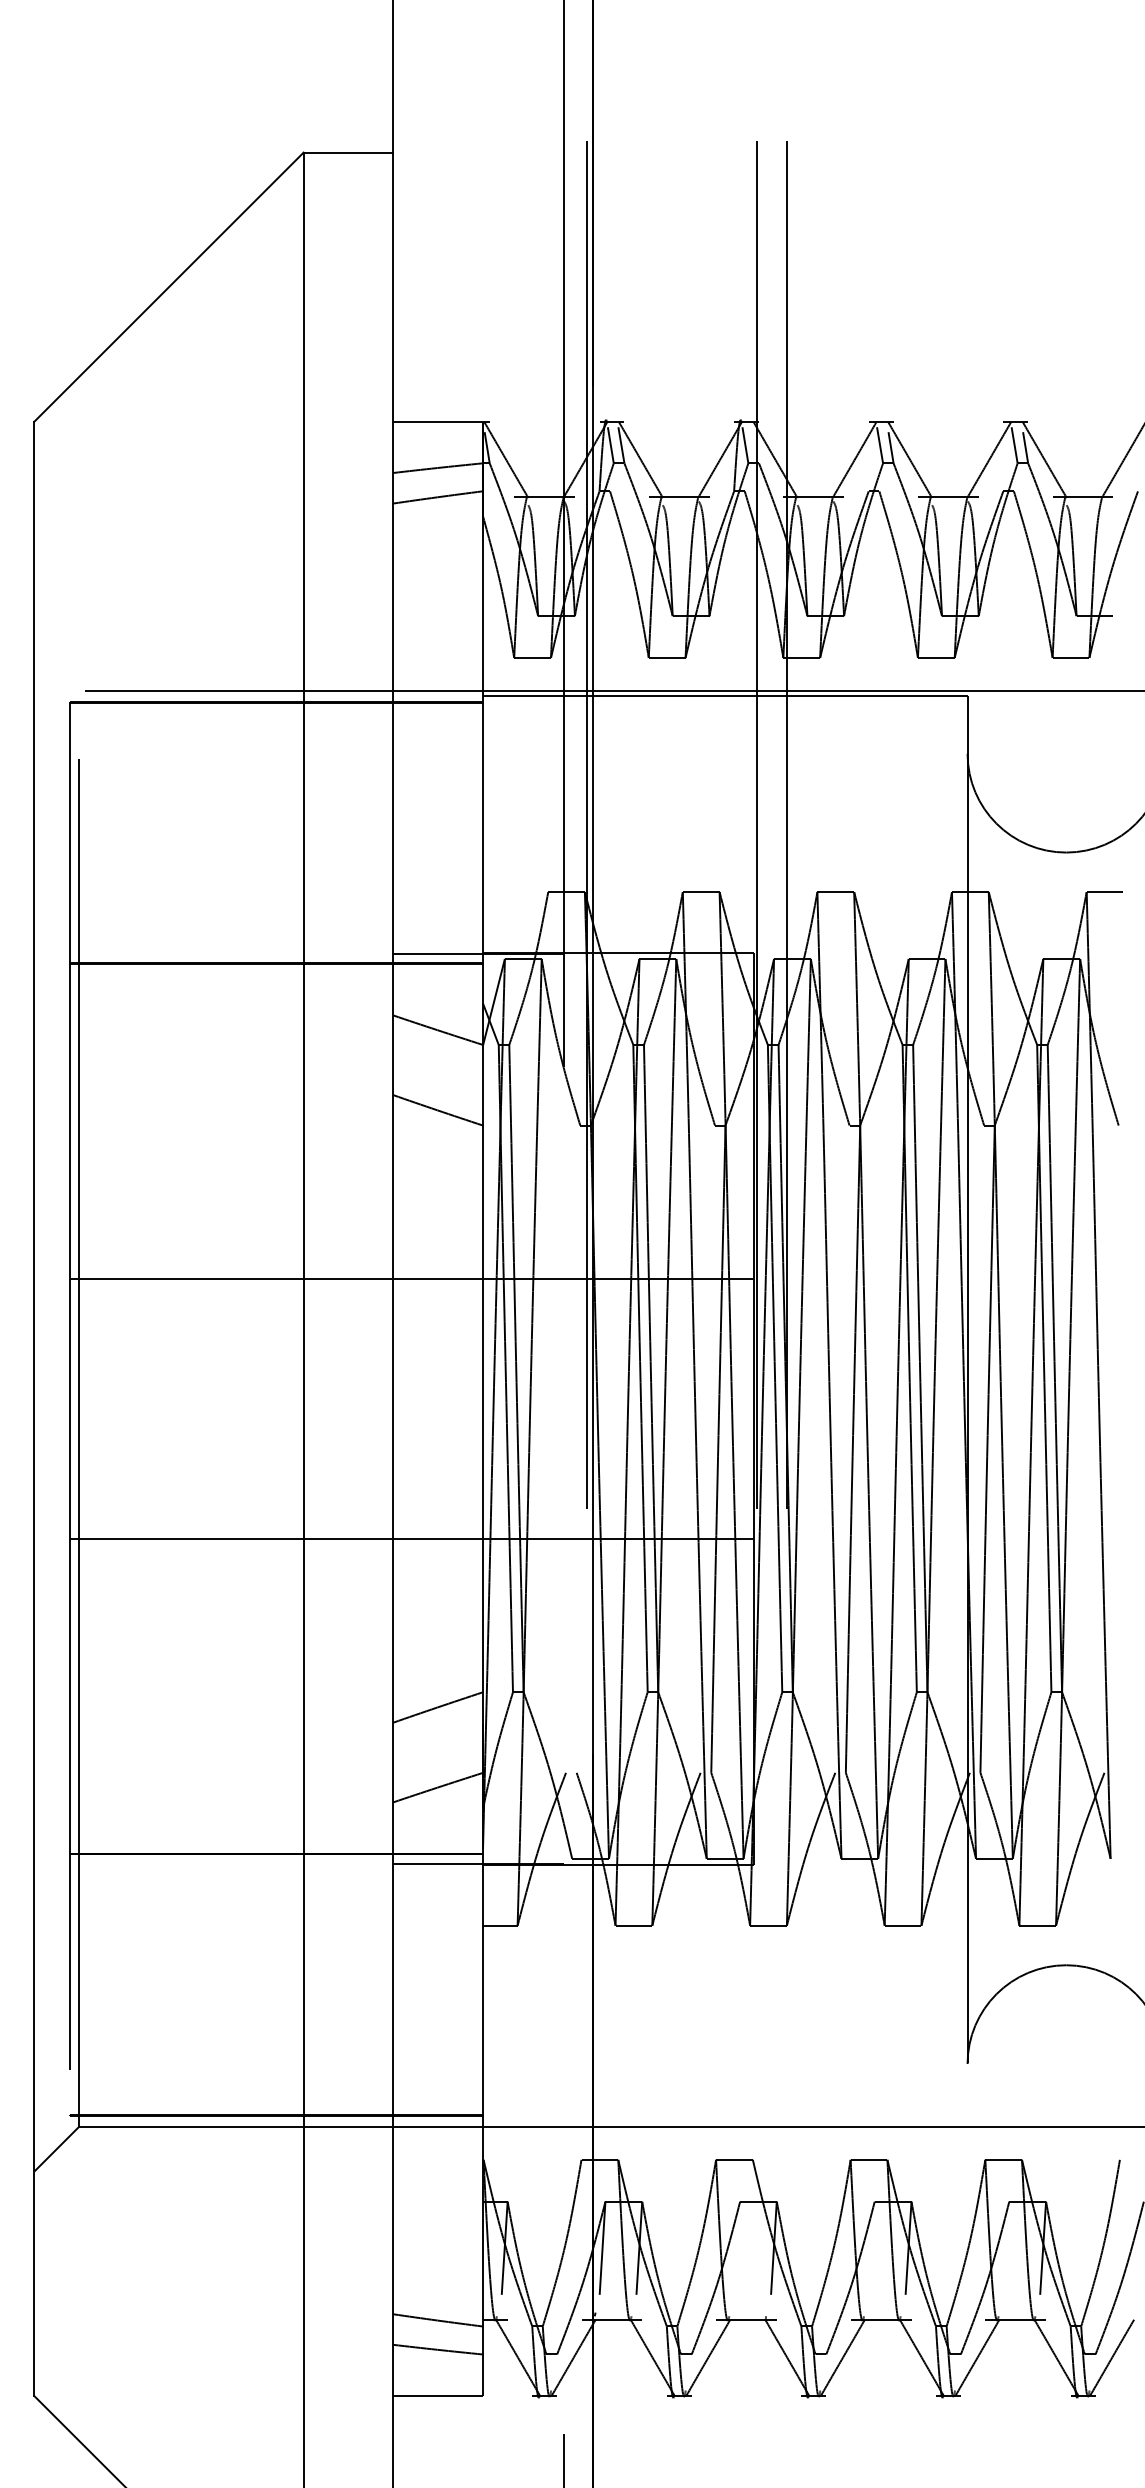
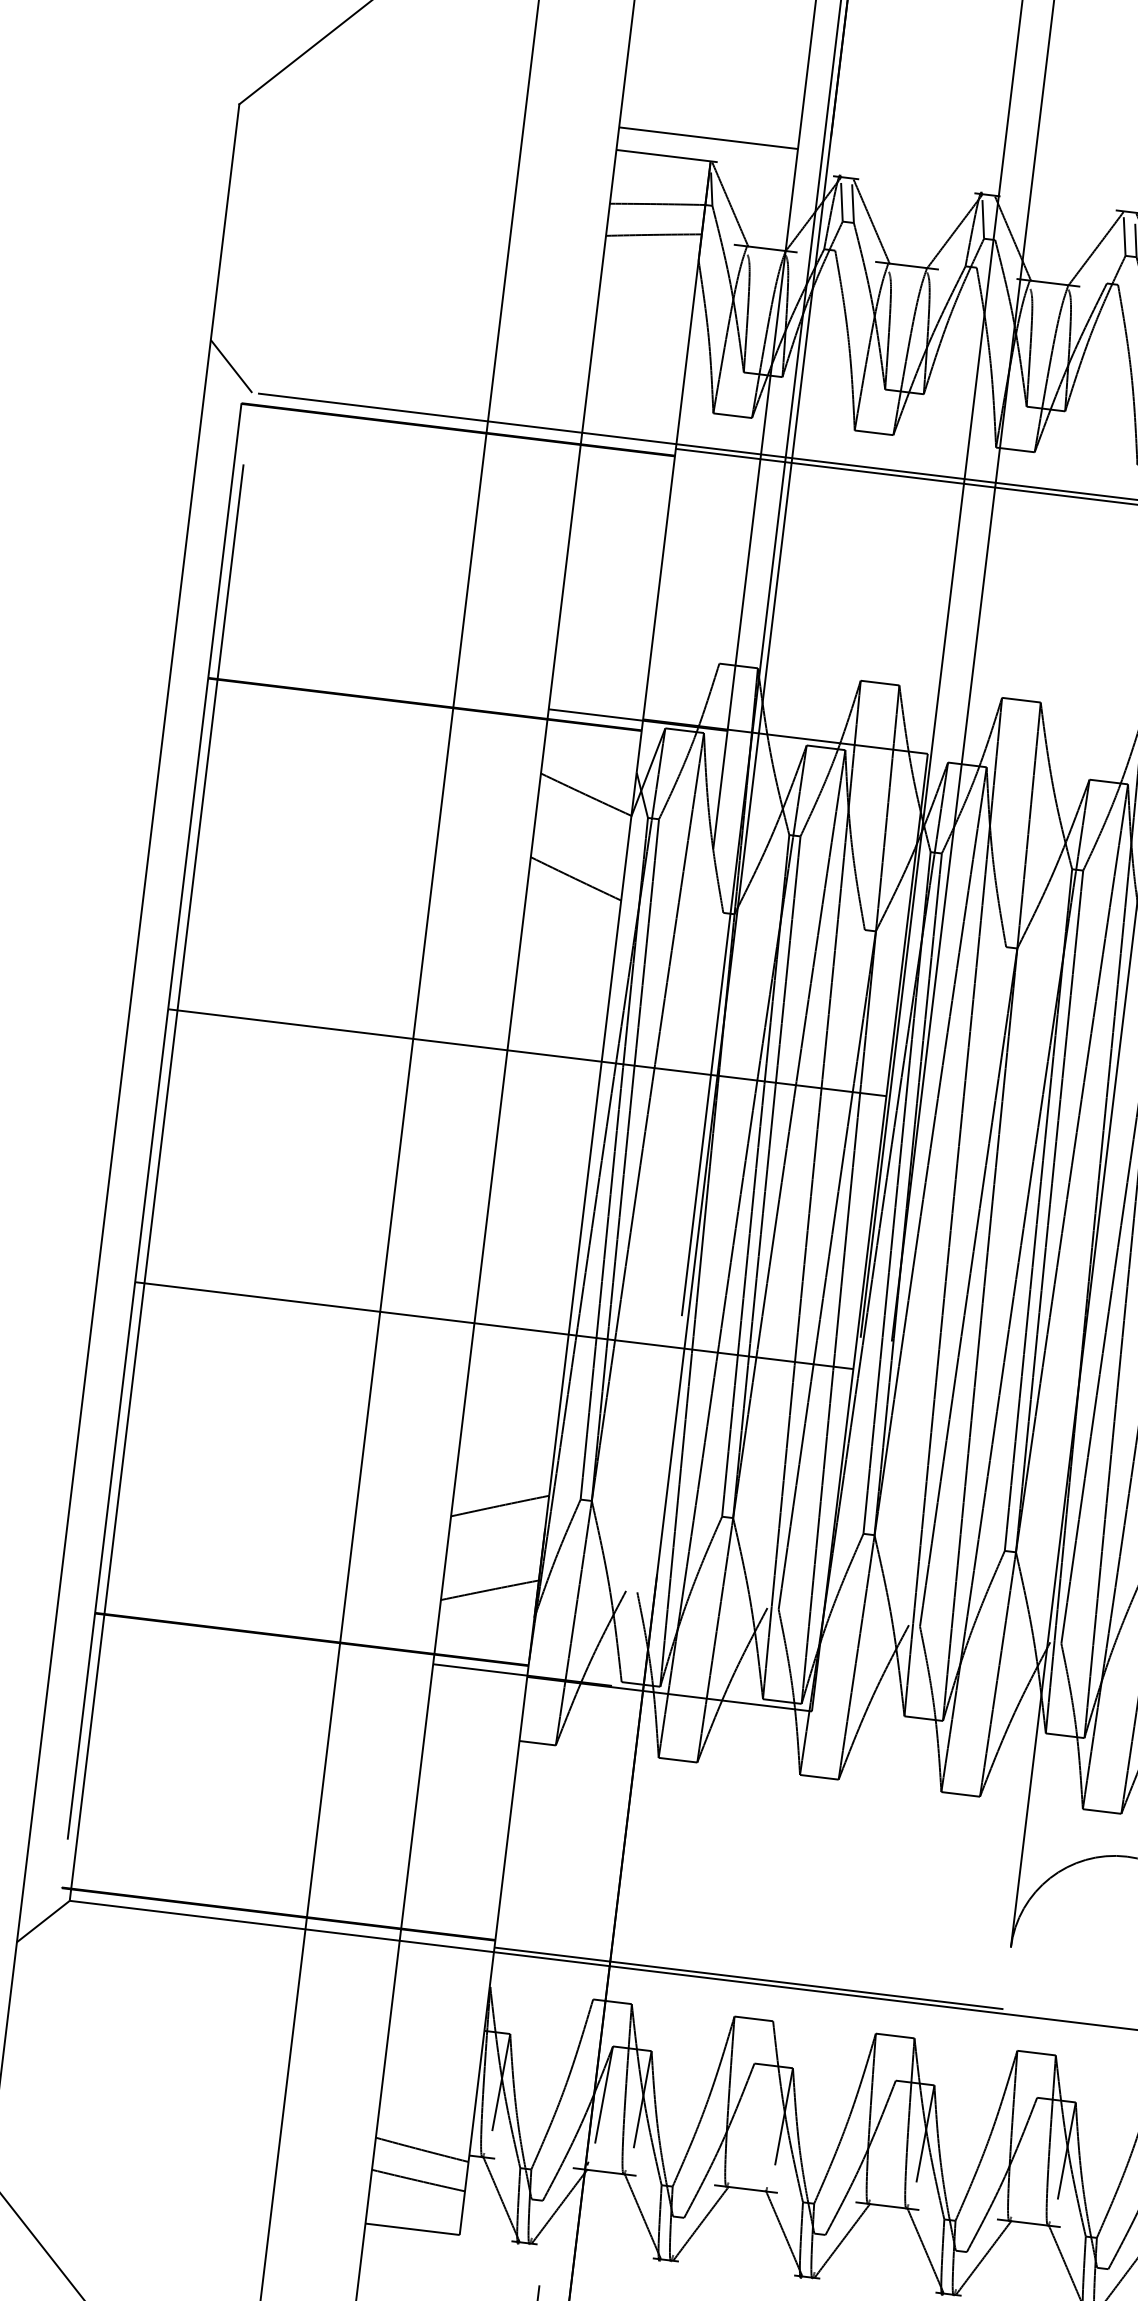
line: (478, 400) -> (708, 138), added
line: (56, 668) -> (231, 366), added
line: (725, 2122) -> (749, 1978), added

